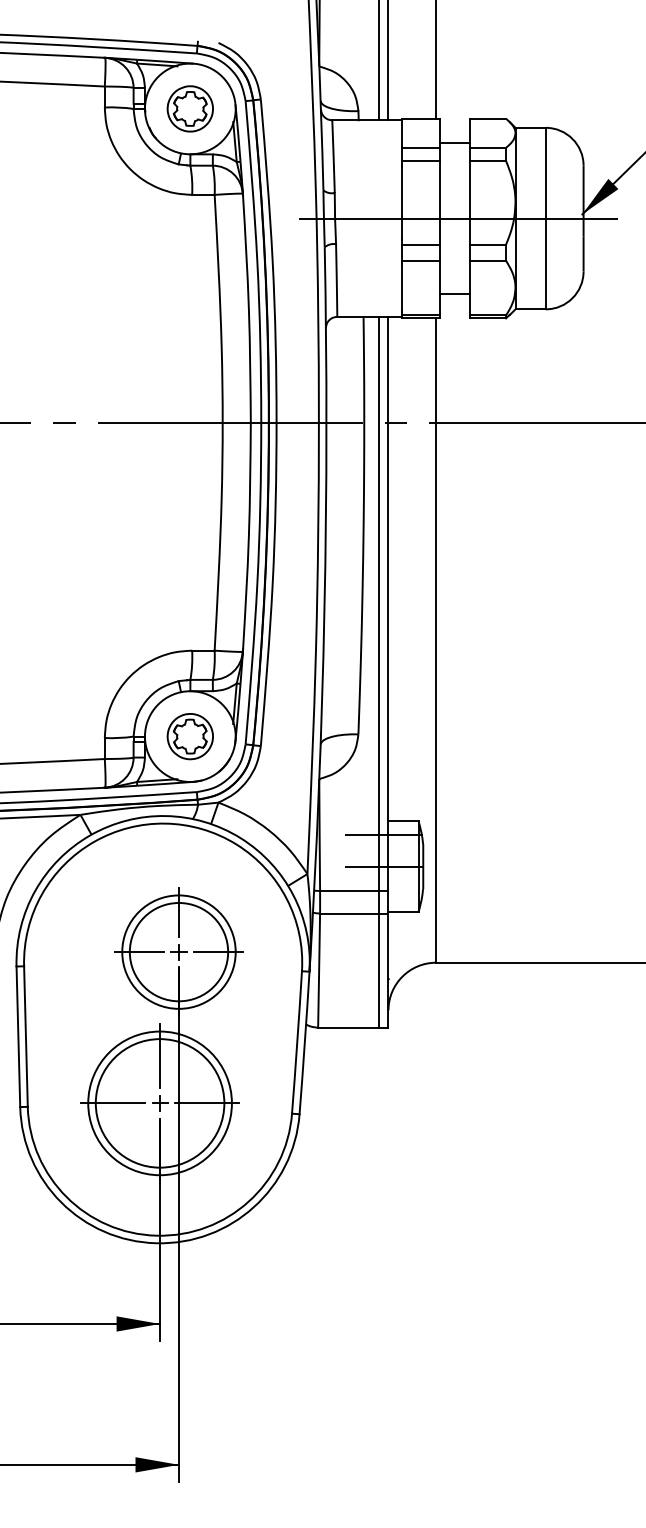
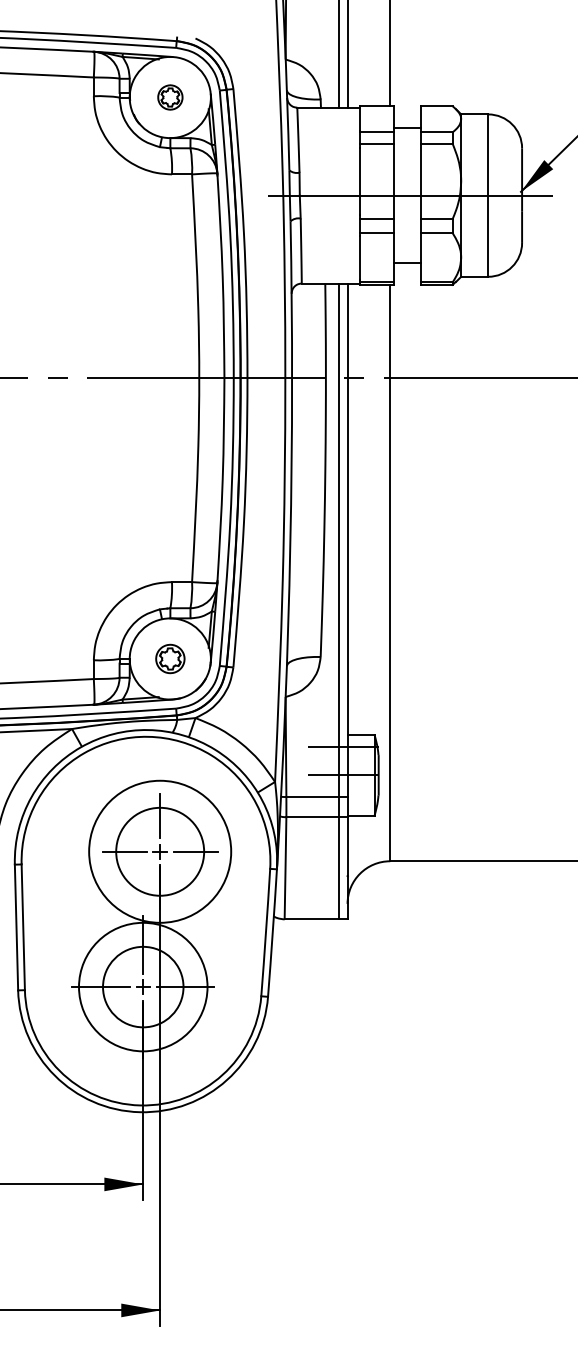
part: (190, 108) -> (170, 97), size x0.6
part: (190, 736) -> (170, 658), size x0.7
circle: (178, 951) -> (159, 851), size x1.4
circle: (159, 1102) -> (142, 986), size x0.7

